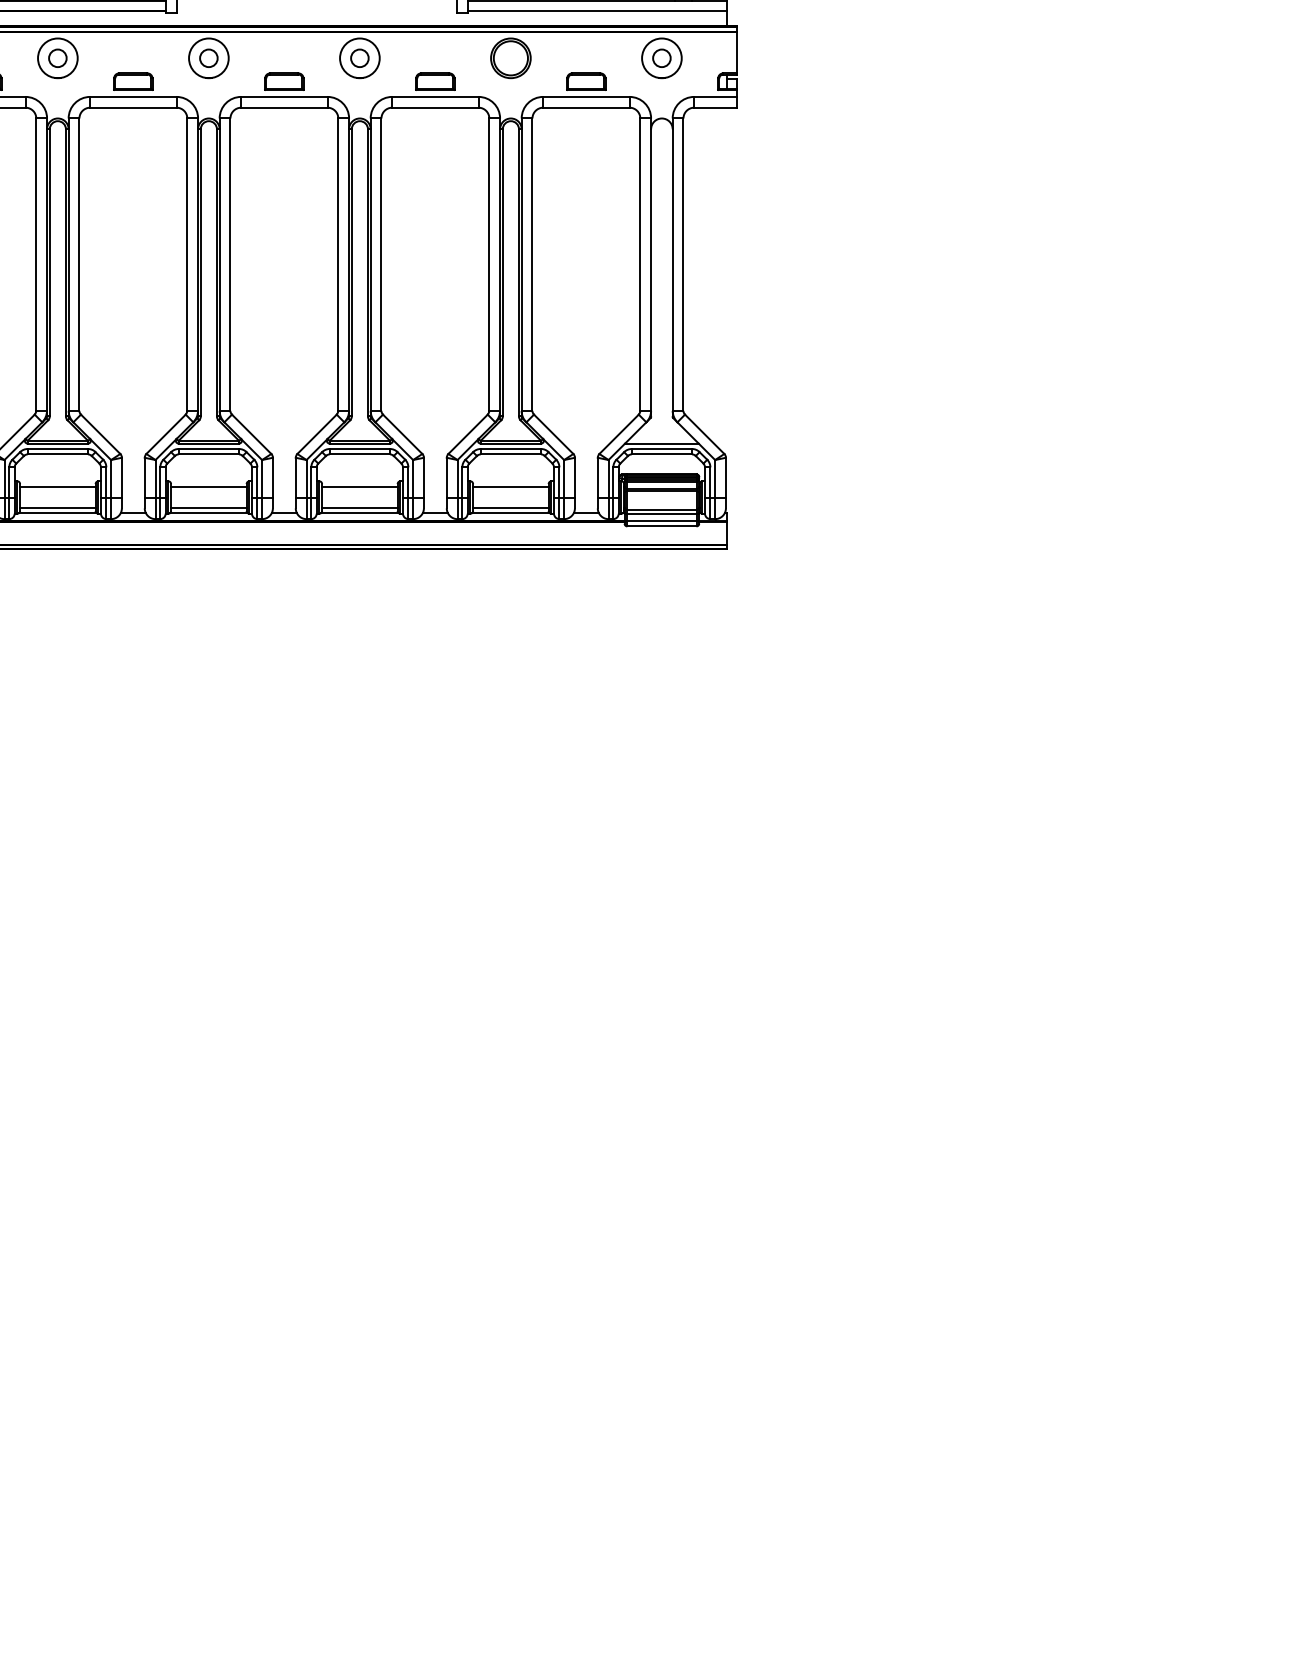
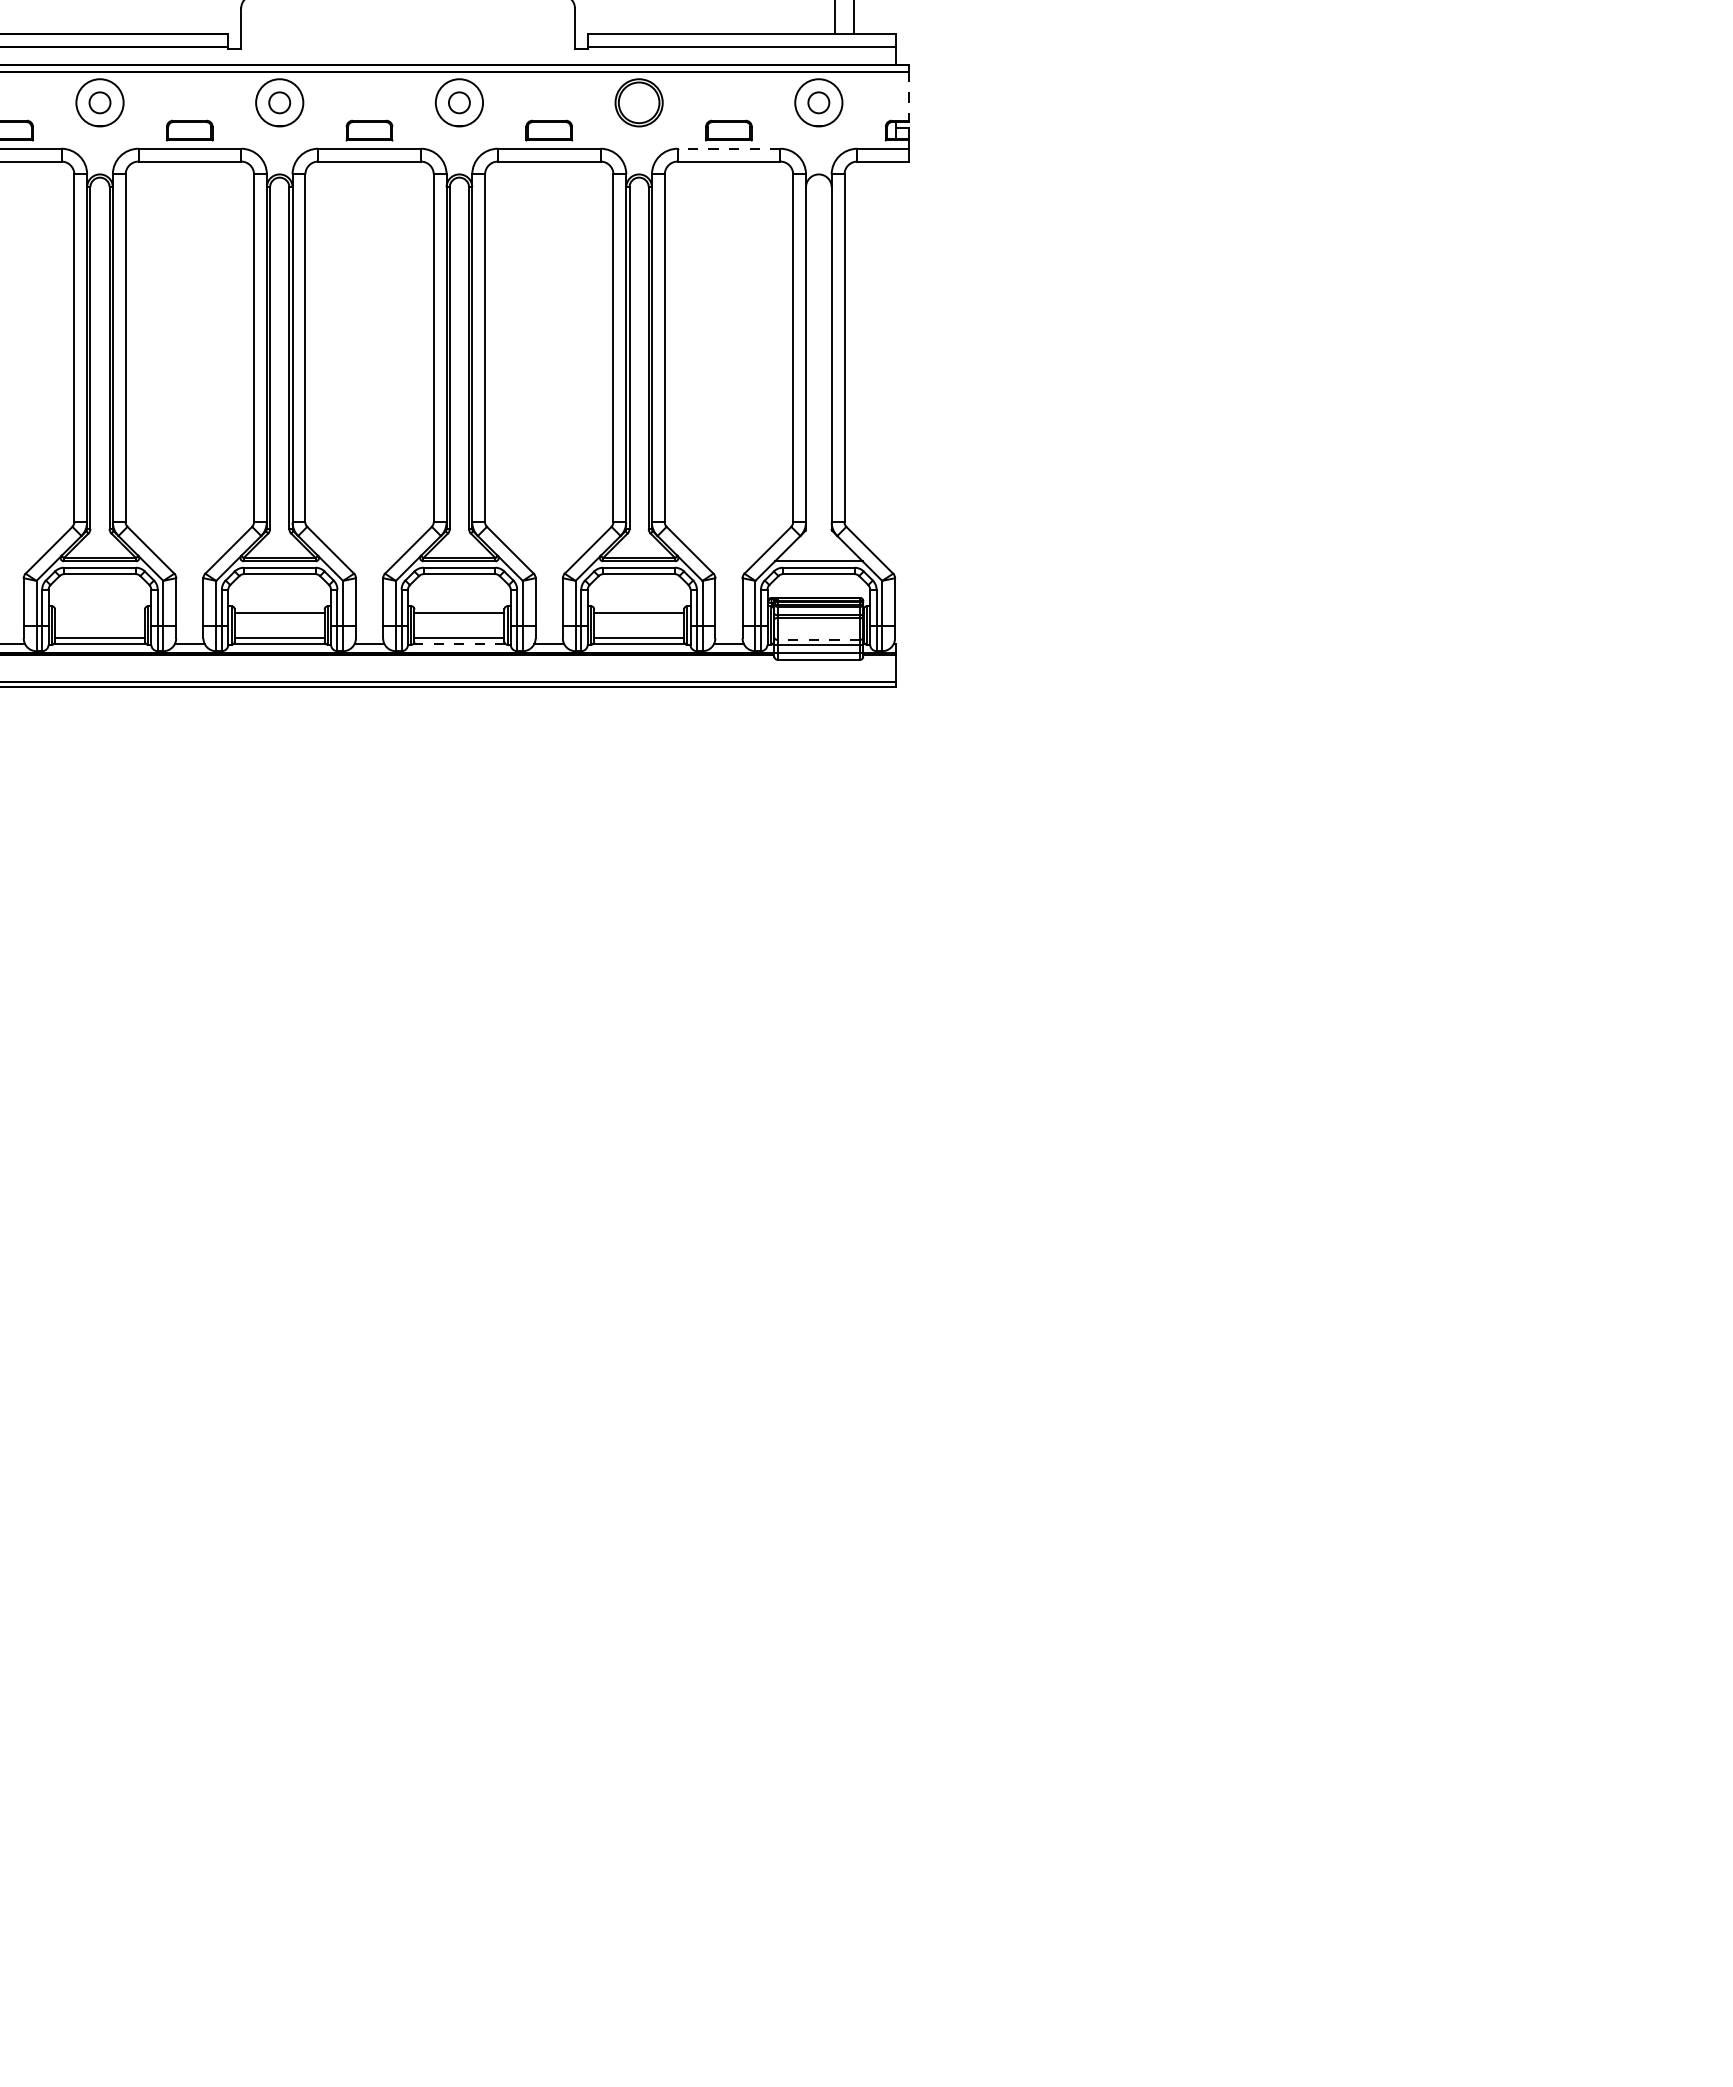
line: (737, 53) -> (908, 96), solid -> dashed
line: (585, 96) -> (728, 148), solid -> dashed
line: (57, 487) -> (99, 613), removed
line: (661, 509) -> (818, 639), solid -> dashed
line: (359, 513) -> (458, 644), solid -> dashed

